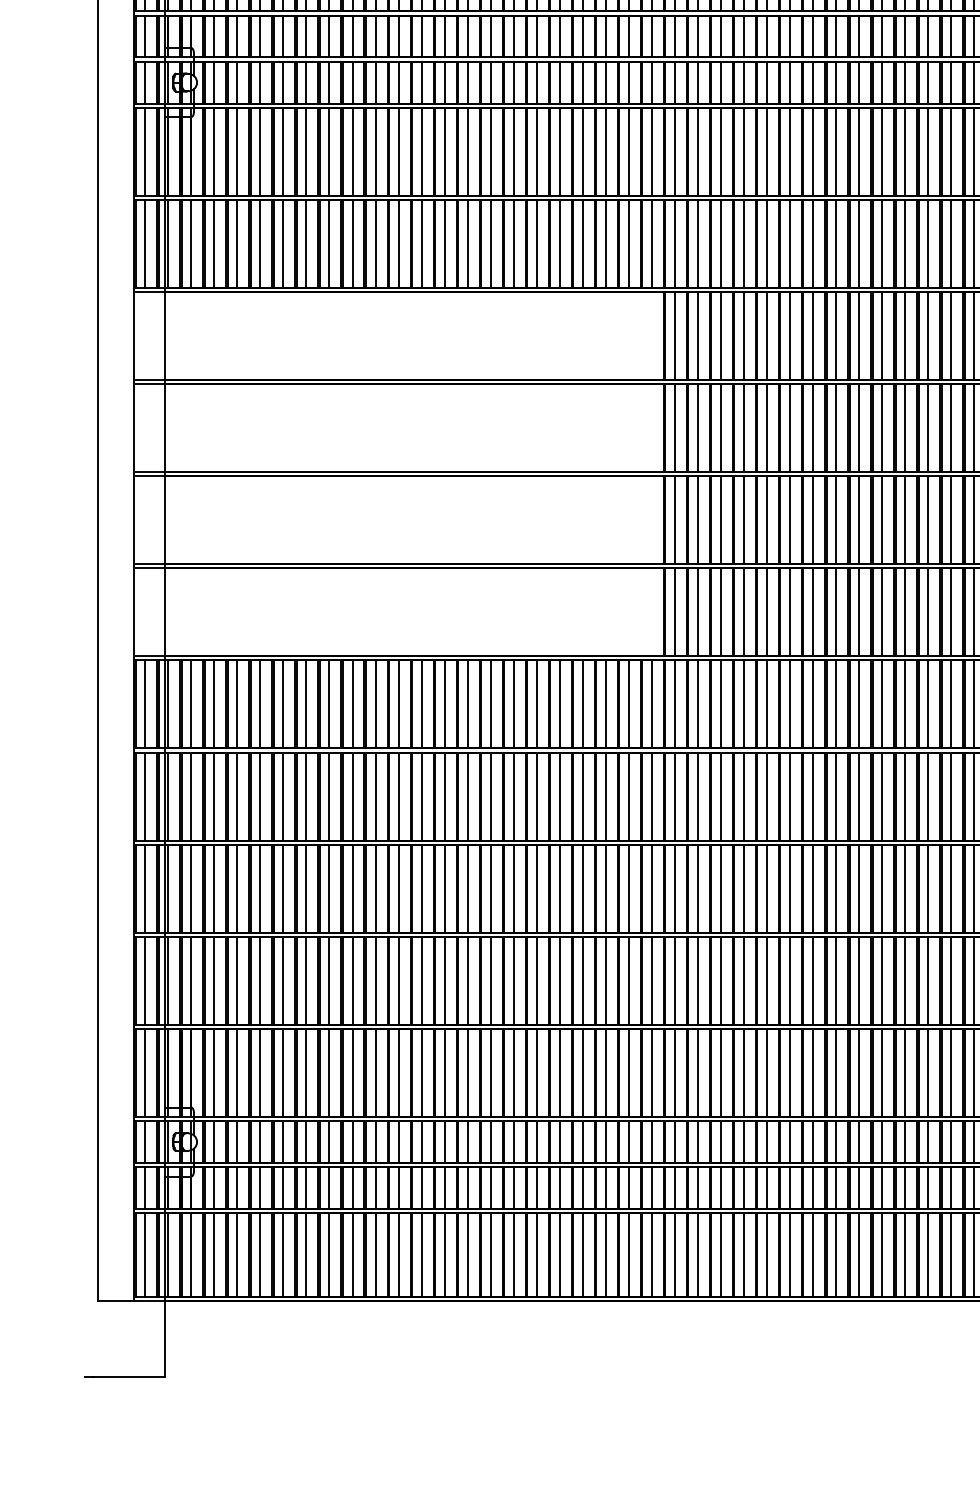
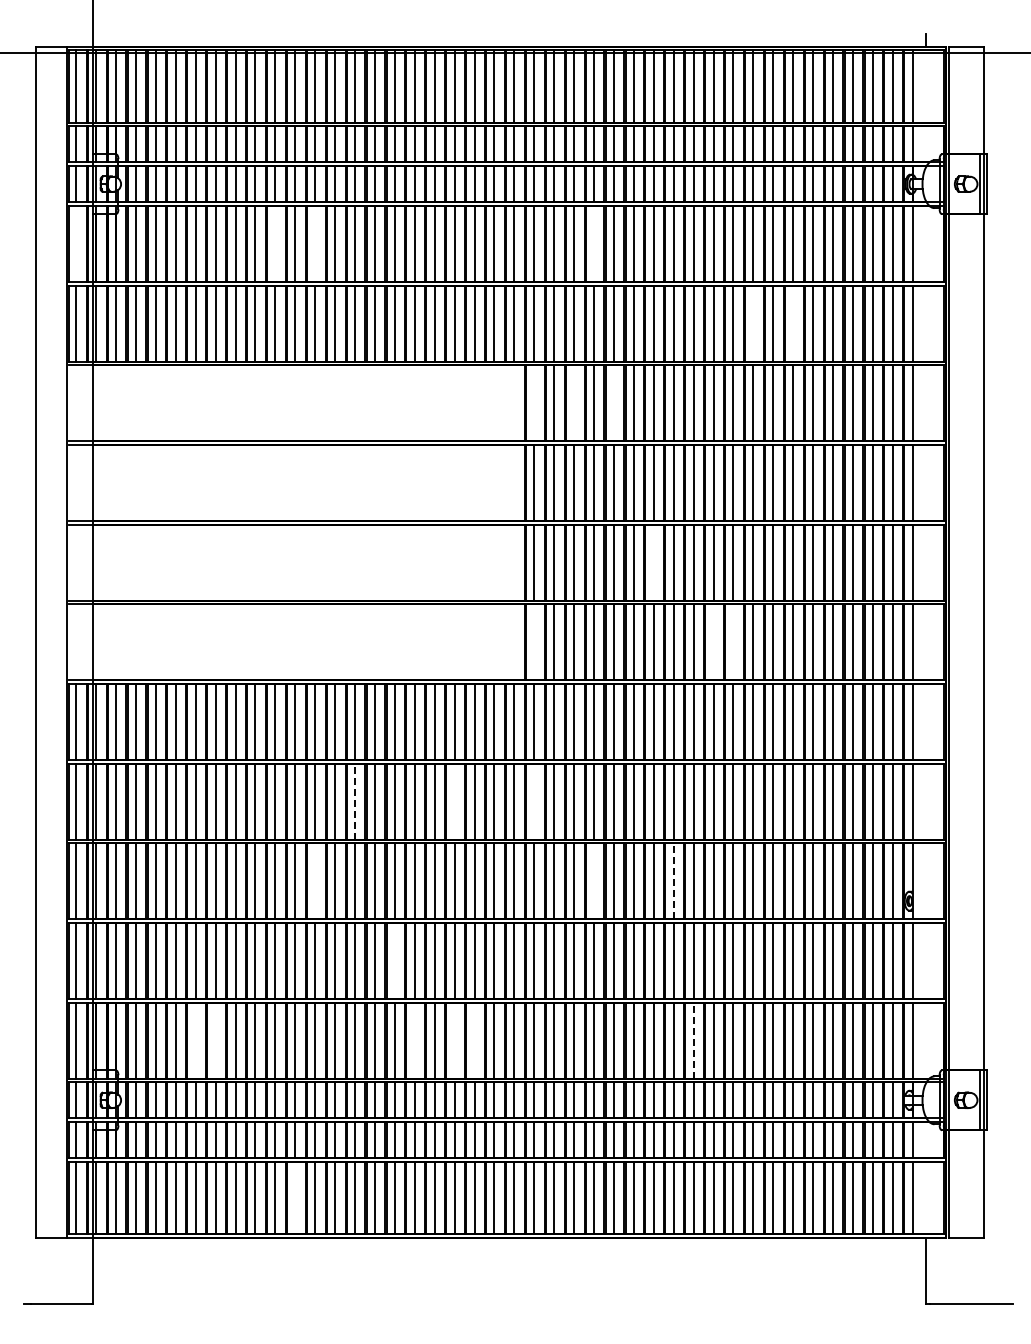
line: (145, 151) -> (76, 243), removed
line: (375, 151) -> (275, 243), removed
line: (421, 151) -> (315, 243), removed
line: (744, 151) -> (594, 243), removed
line: (928, 243) -> (753, 323), removed
line: (974, 243) -> (793, 323), removed
line: (675, 336) -> (534, 403), removed
line: (721, 336) -> (574, 403), removed
line: (766, 336) -> (613, 403), removed
line: (812, 520) -> (653, 562), removed
line: (675, 612) -> (534, 642), removed
line: (882, 612) -> (713, 642), removed
line: (905, 612) -> (733, 642), removed
line: (468, 796) -> (355, 801), solid -> dashed
line: (582, 796) -> (454, 801), removed
line: (675, 796) -> (534, 801), removed
line: (835, 887) -> (673, 880), solid -> dashed
line: (421, 889) -> (315, 881), removed
line: (744, 889) -> (594, 881), removed
line: (513, 980) -> (394, 960), removed
line: (283, 1072) -> (195, 1040), removed
line: (306, 1072) -> (215, 1040), removed
line: (536, 1072) -> (414, 1040), removed
line: (582, 1072) -> (454, 1040), removed
line: (605, 1072) -> (474, 1040), removed
line: (859, 1072) -> (693, 1040), solid -> dashed
line: (398, 1254) -> (295, 1197), removed

